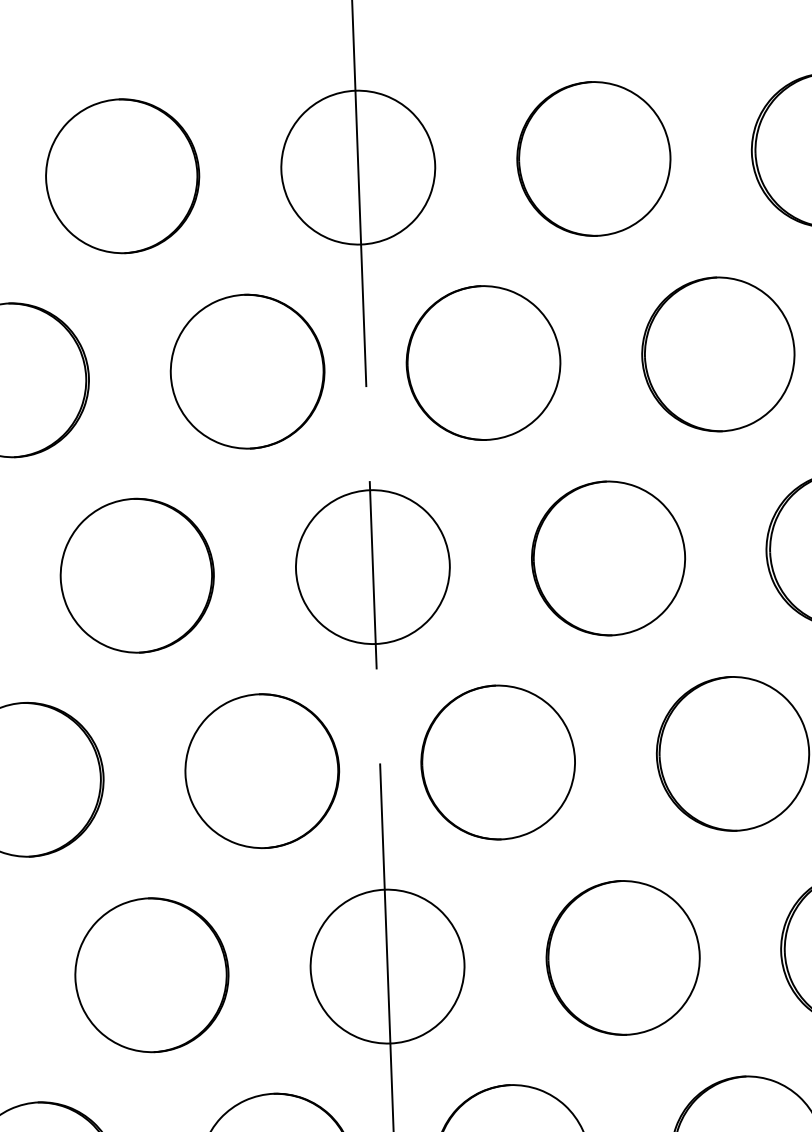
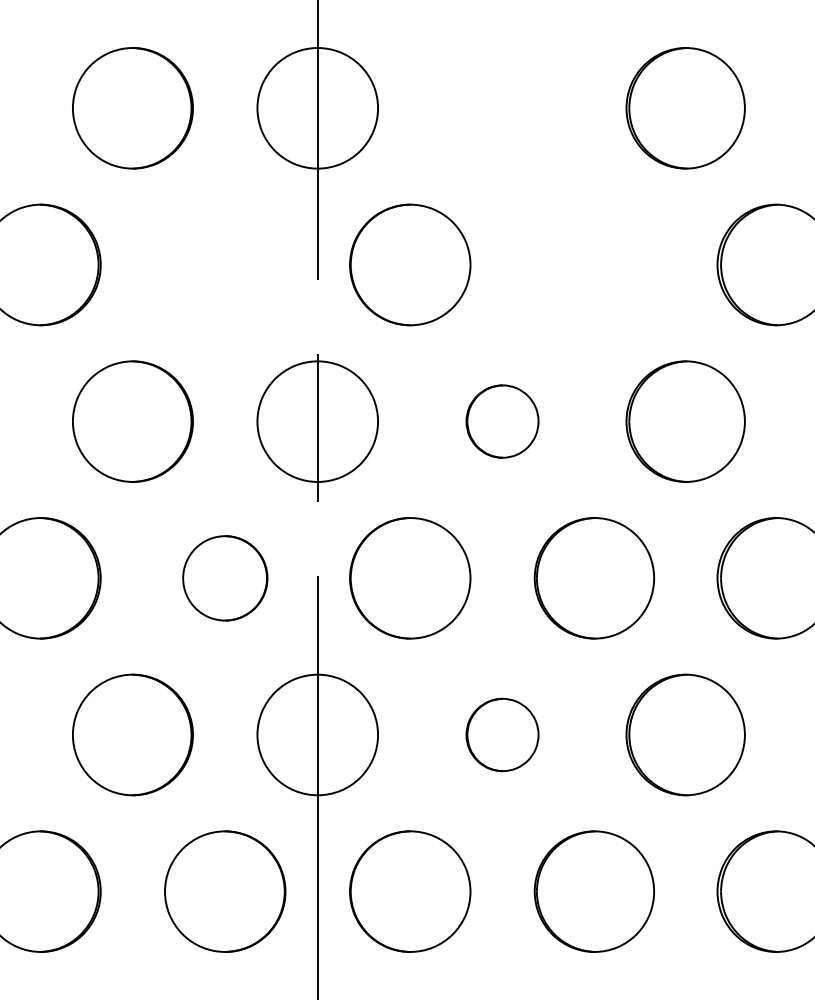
part: (593, 159) -> (502, 108), removed
part: (717, 353) -> (593, 264), removed
part: (247, 371) -> (225, 264), removed
part: (608, 558) -> (502, 421), size x0.6
part: (262, 771) -> (225, 578), size x0.7
part: (623, 957) -> (502, 734), size x0.6

